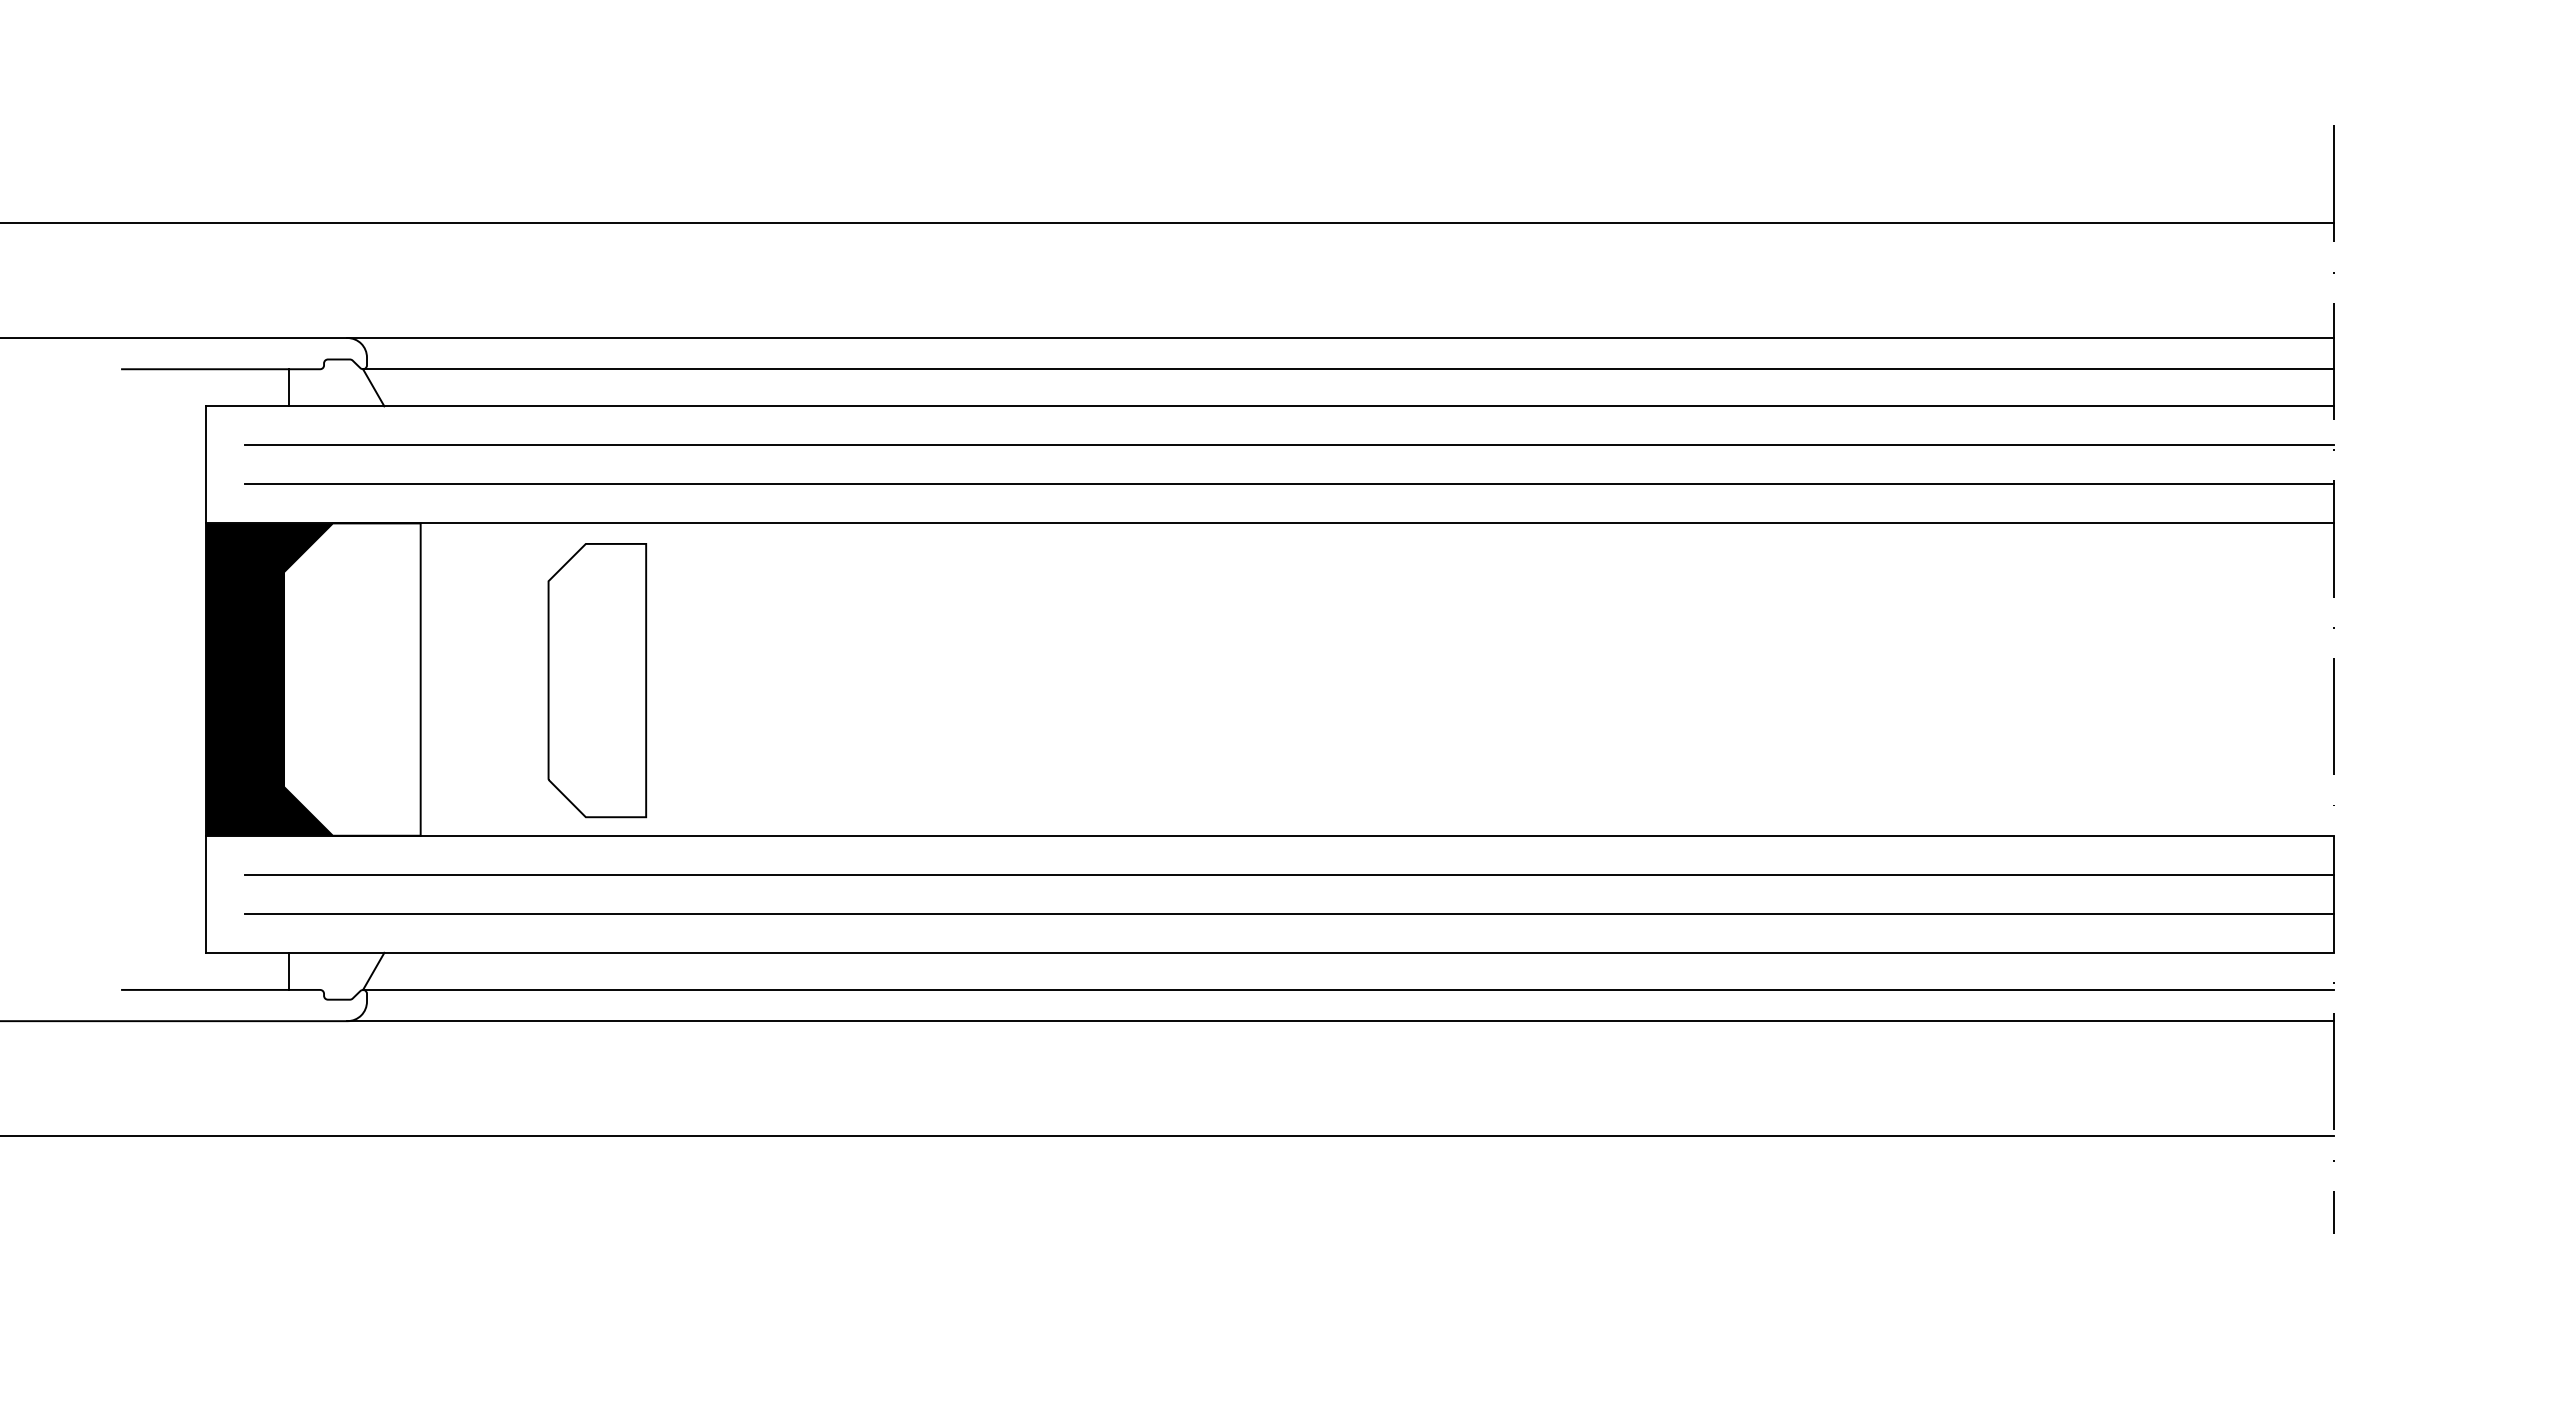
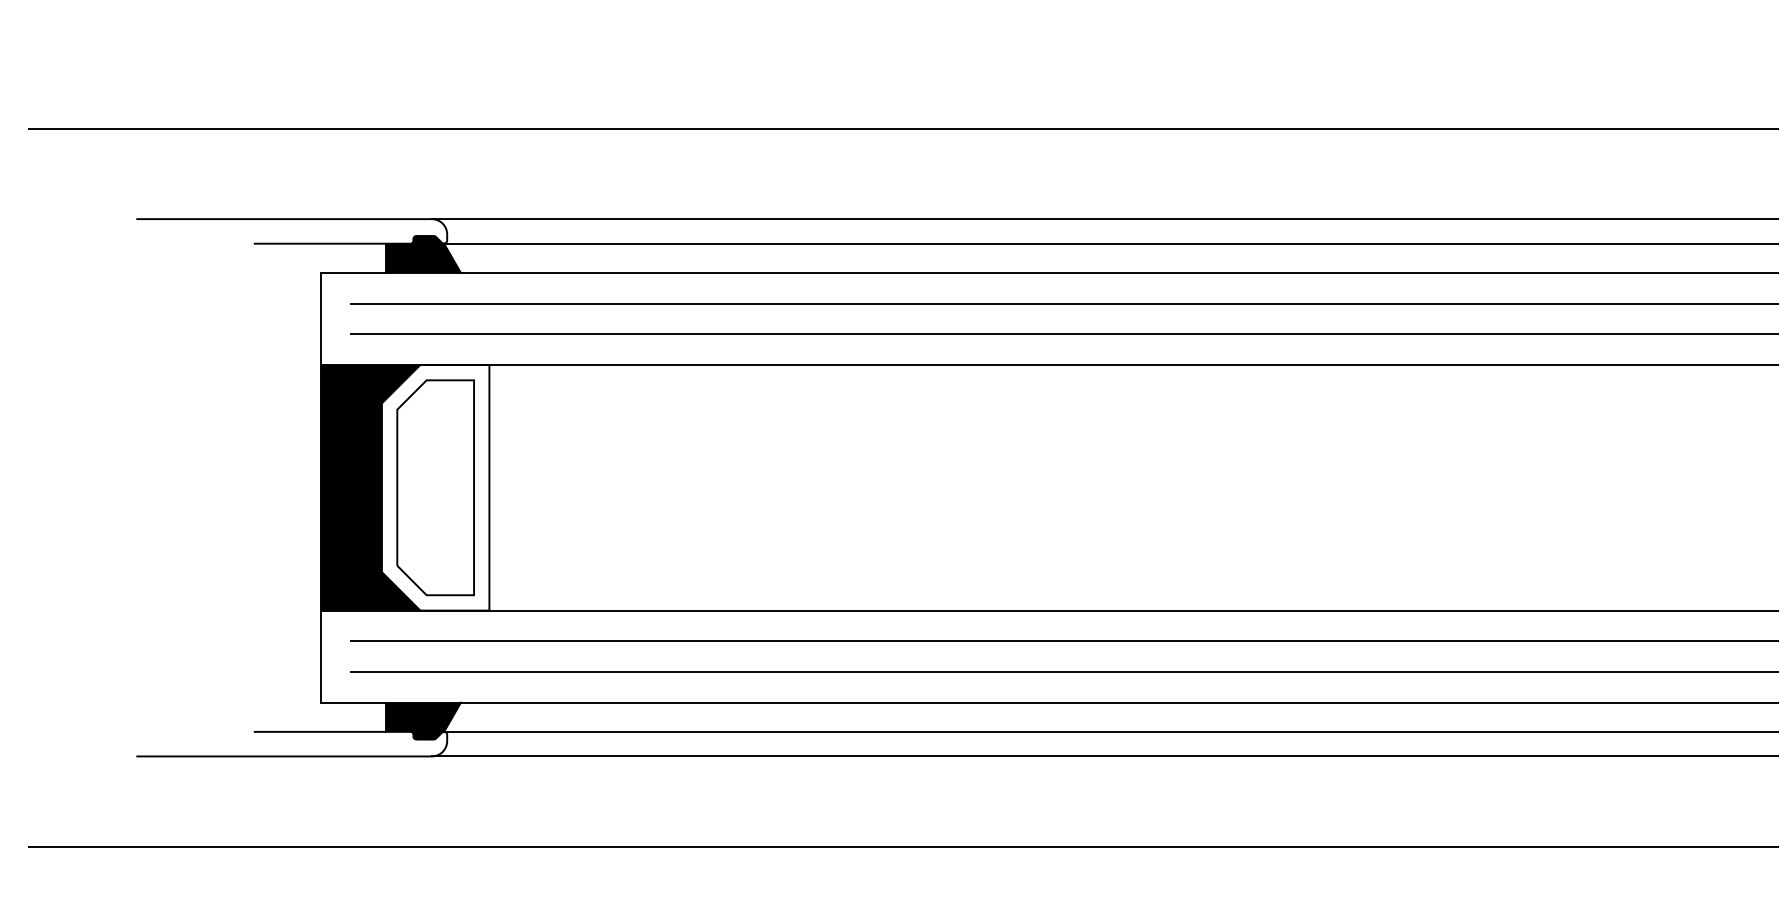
fill: (336, 382) -> (423, 254), added
part: (597, 680) -> (435, 487), moved
fill: (336, 975) -> (423, 720), added

